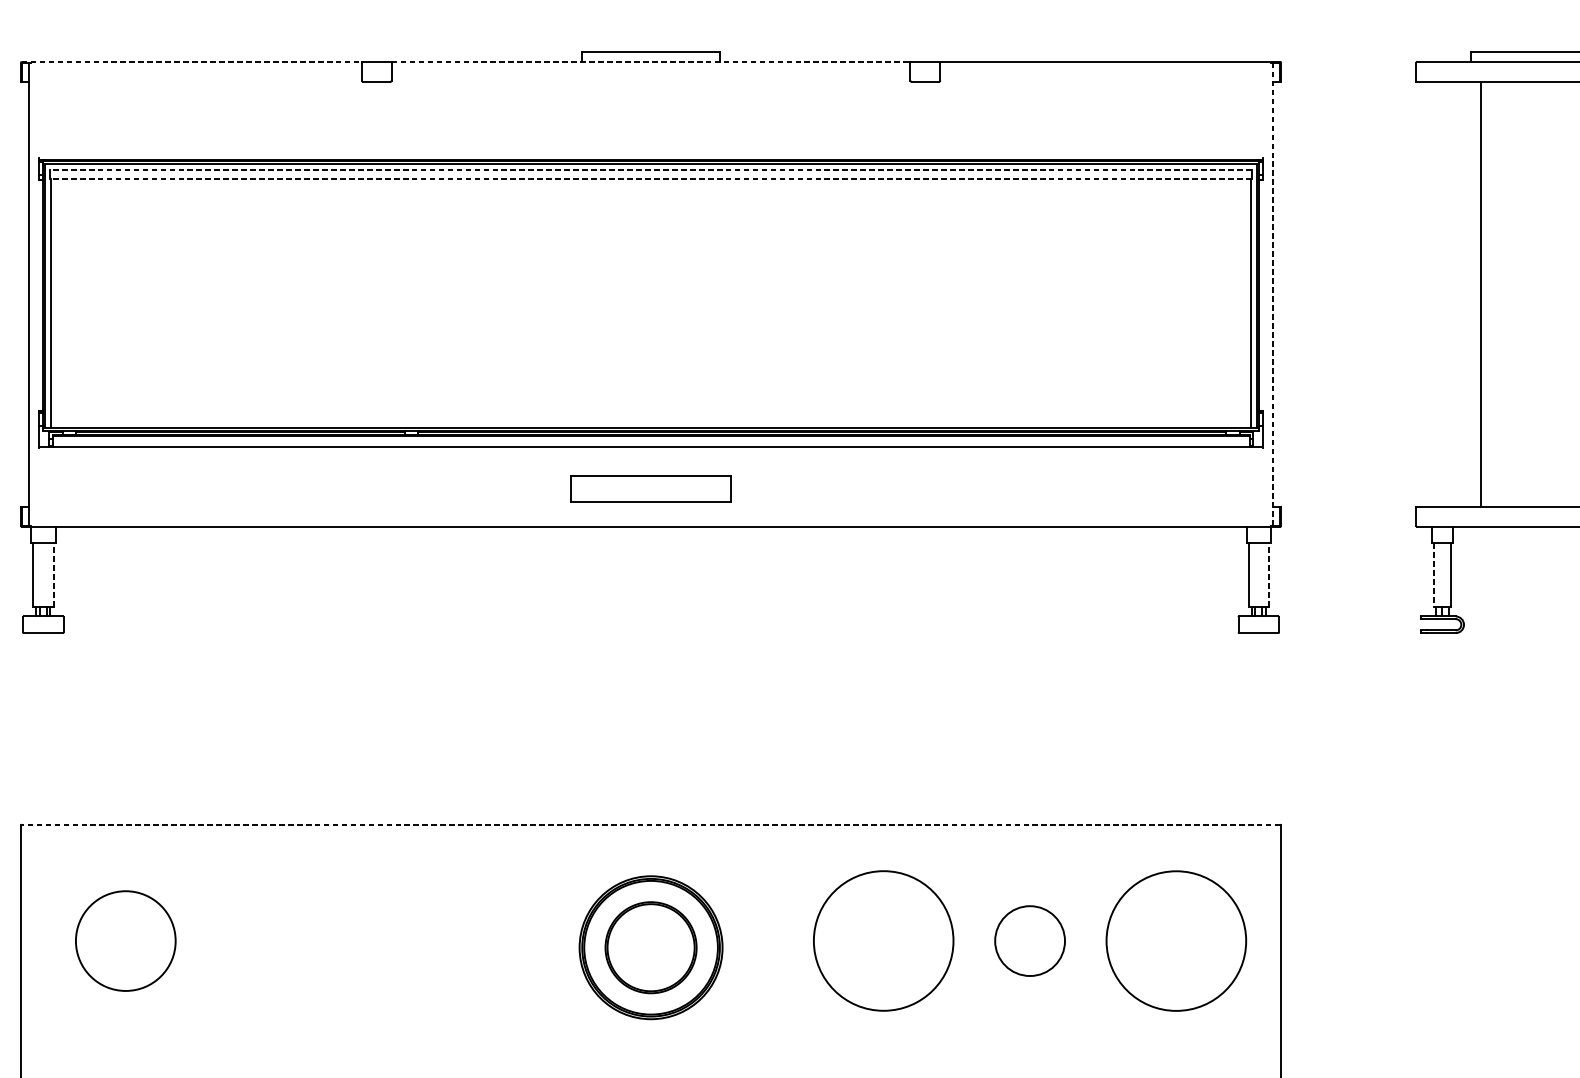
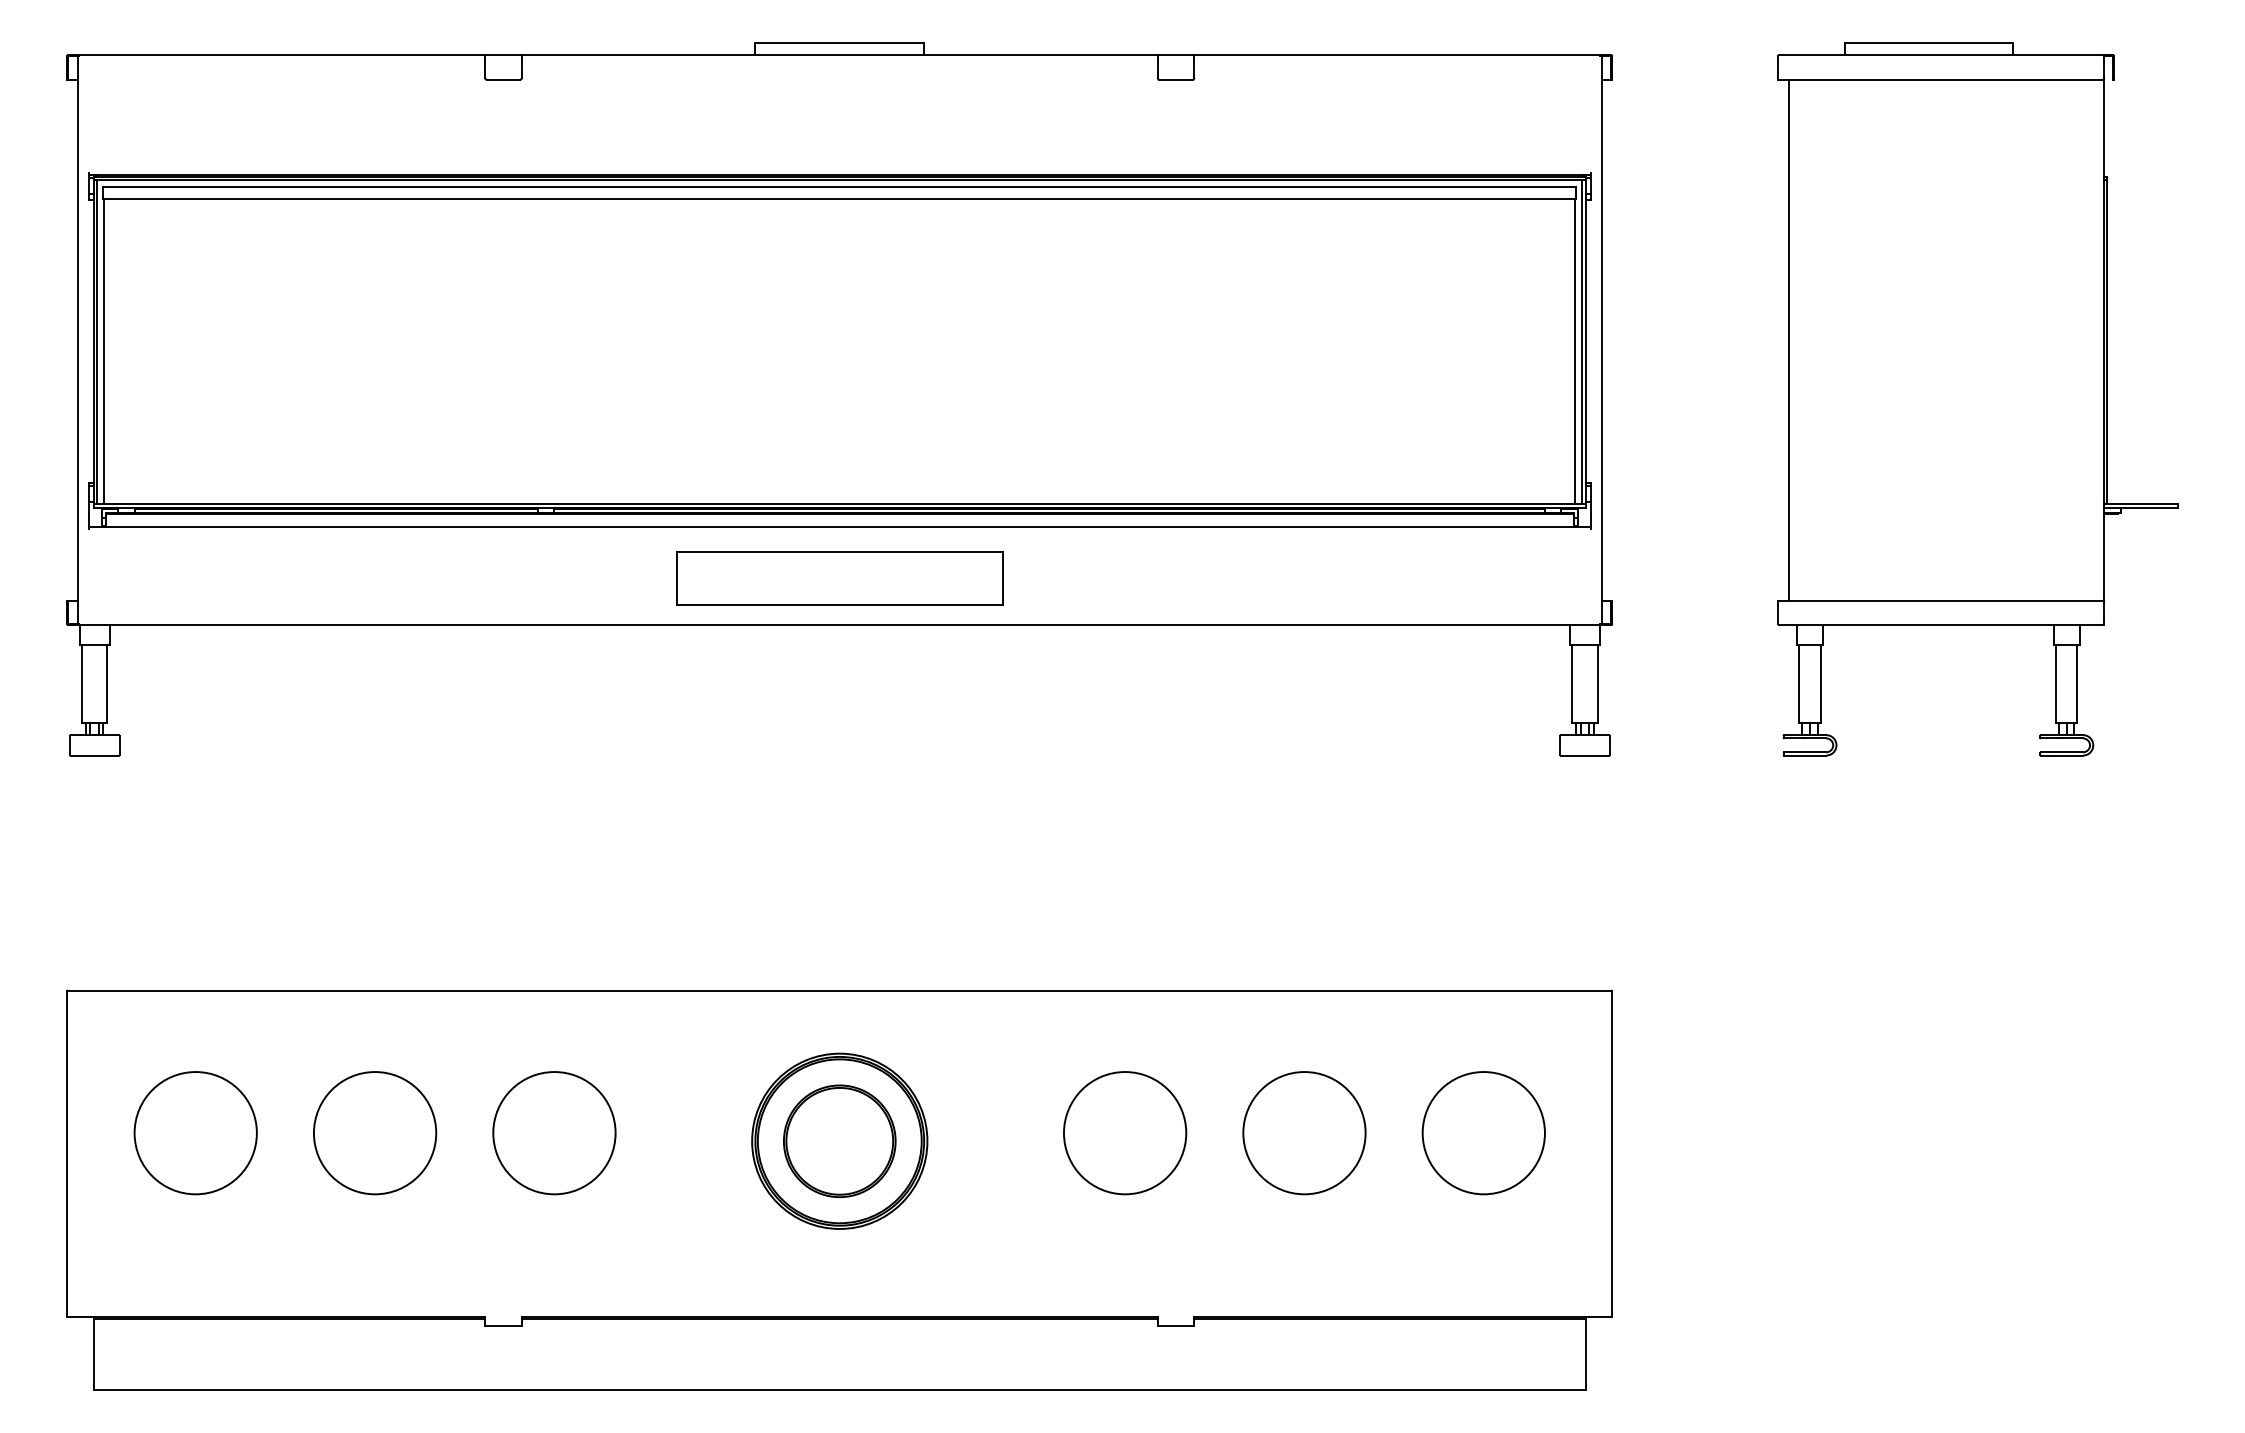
line: (192, 62) -> (277, 55), dashed -> solid
line: (650, 62) -> (839, 55), dashed -> solid
line: (650, 169) -> (839, 187), dashed -> solid
line: (650, 178) -> (839, 198), dashed -> solid
line: (1273, 293) -> (1602, 339), dashed -> solid
line: (1481, 293) -> (1788, 339), moved
part: (650, 488) -> (839, 578), size x1.67
line: (53, 575) -> (107, 684), dashed -> solid
line: (1269, 575) -> (1597, 684), dashed -> solid
line: (1433, 575) -> (1799, 684), dashed -> solid
line: (650, 824) -> (839, 990), dashed -> solid
circle: (272, 941) -> (375, 1133), added
circle: (418, 941) -> (554, 1133), added
circle: (884, 941) -> (1125, 1133), size x0.71
circle: (1030, 941) -> (1304, 1133), size x1.43
circle: (1176, 941) -> (1483, 1133), size x0.71

